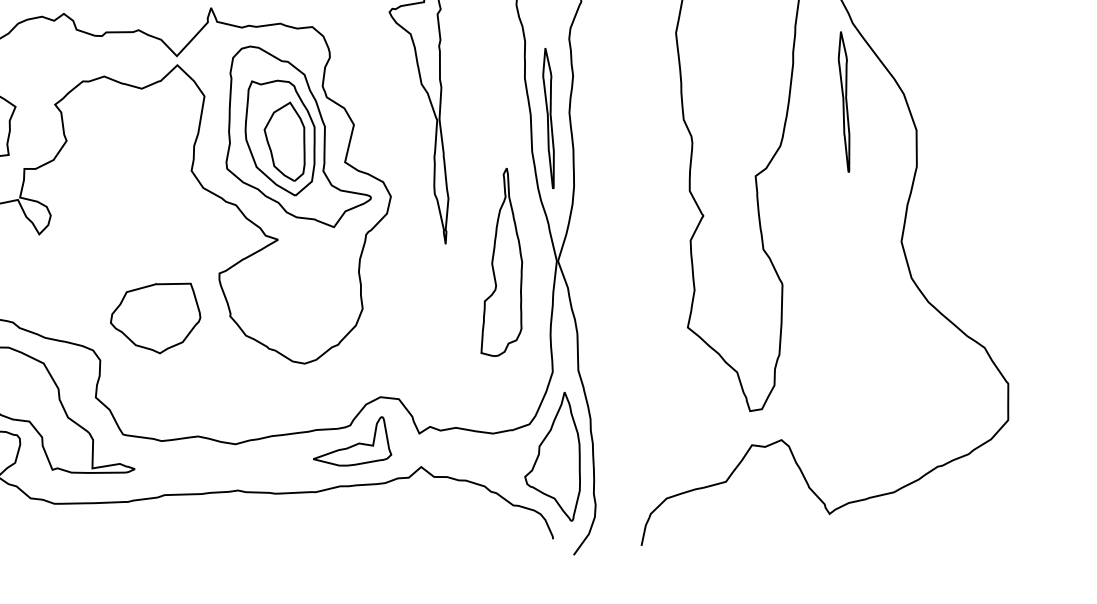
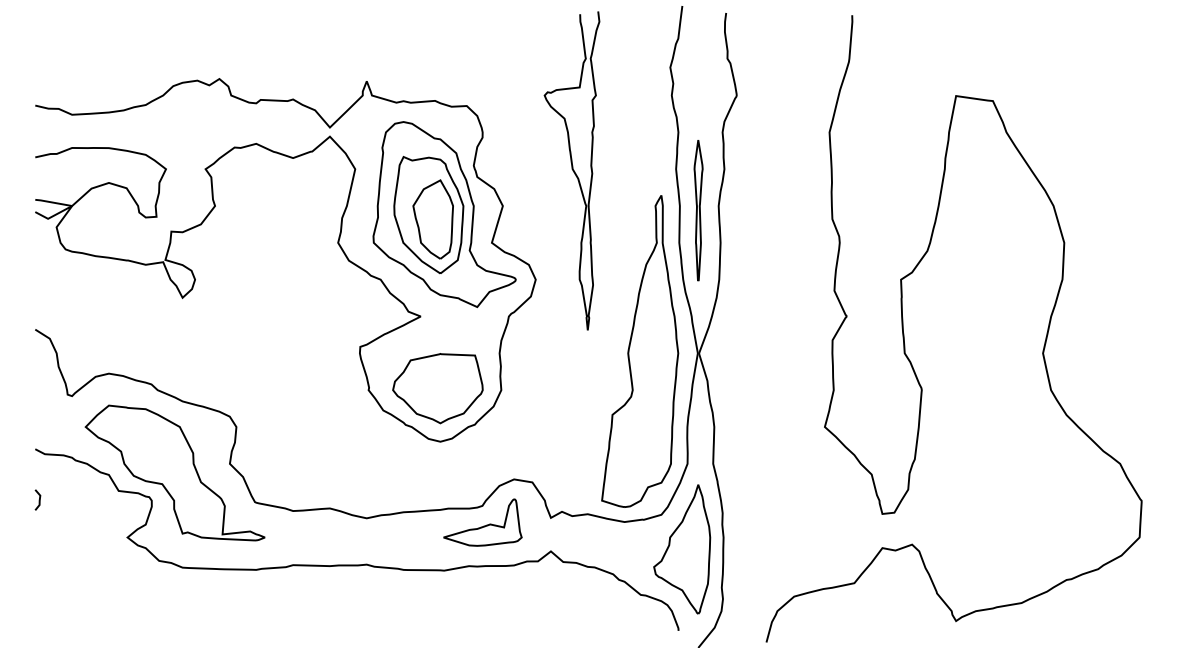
part: (845, 101) -> (994, 210), removed
part: (499, 262) -> (640, 351), size x1.67
part: (155, 318) -> (437, 388), moved

